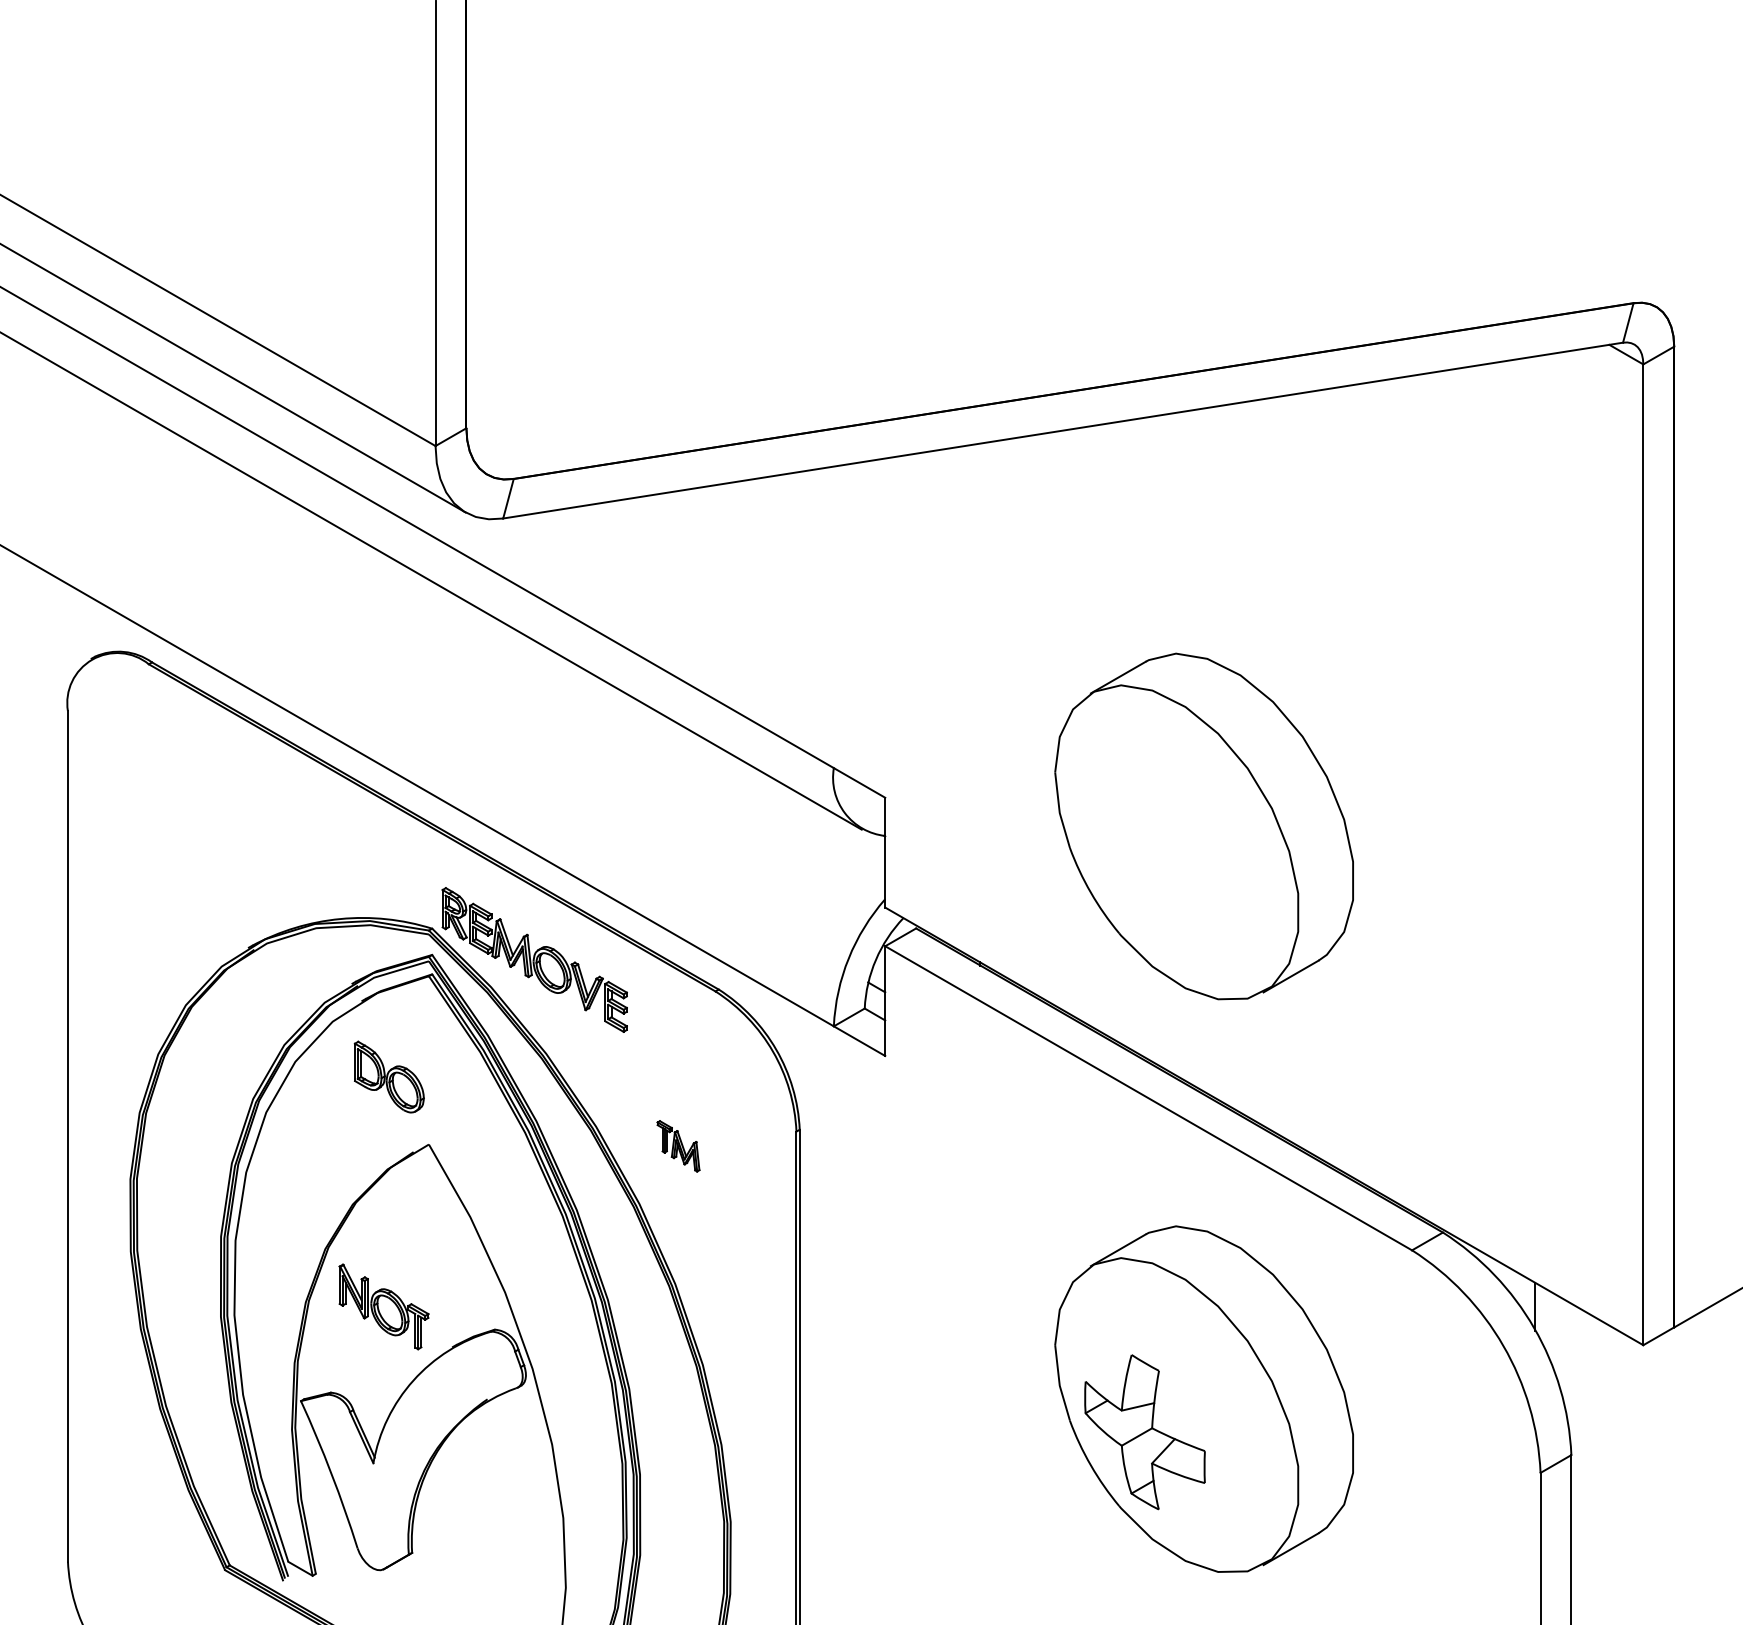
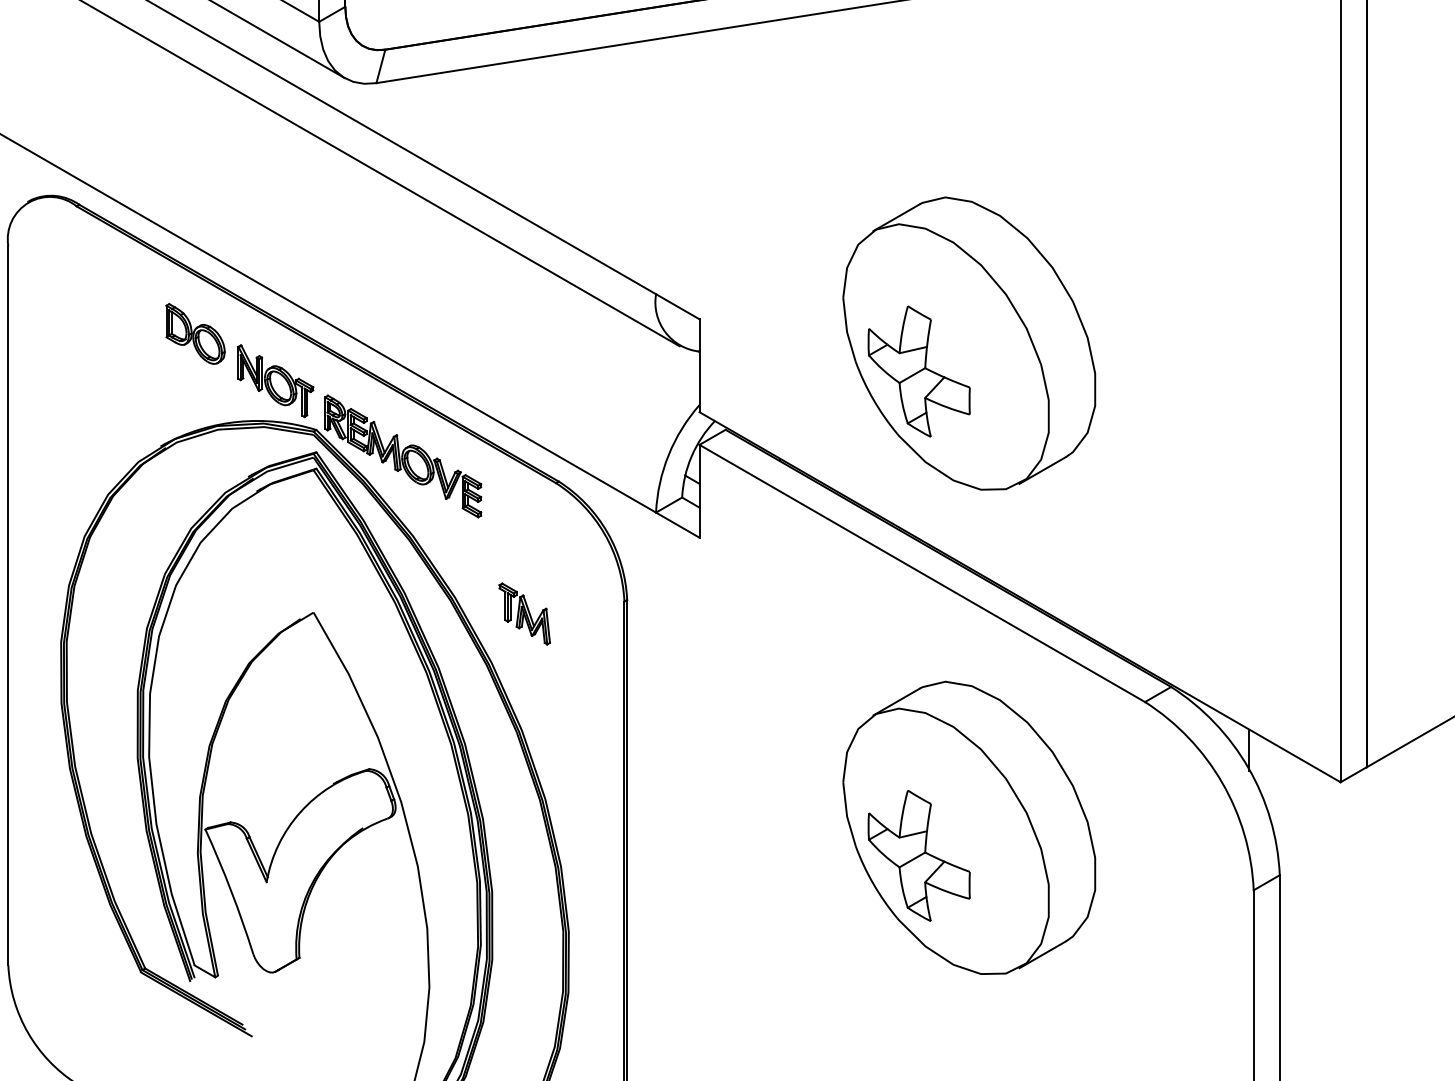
part: (1144, 859) -> (918, 371), added
part: (388, 1076) -> (194, 333), moved
part: (678, 1146) -> (524, 614), size x1.43
part: (383, 1306) -> (275, 380), moved

